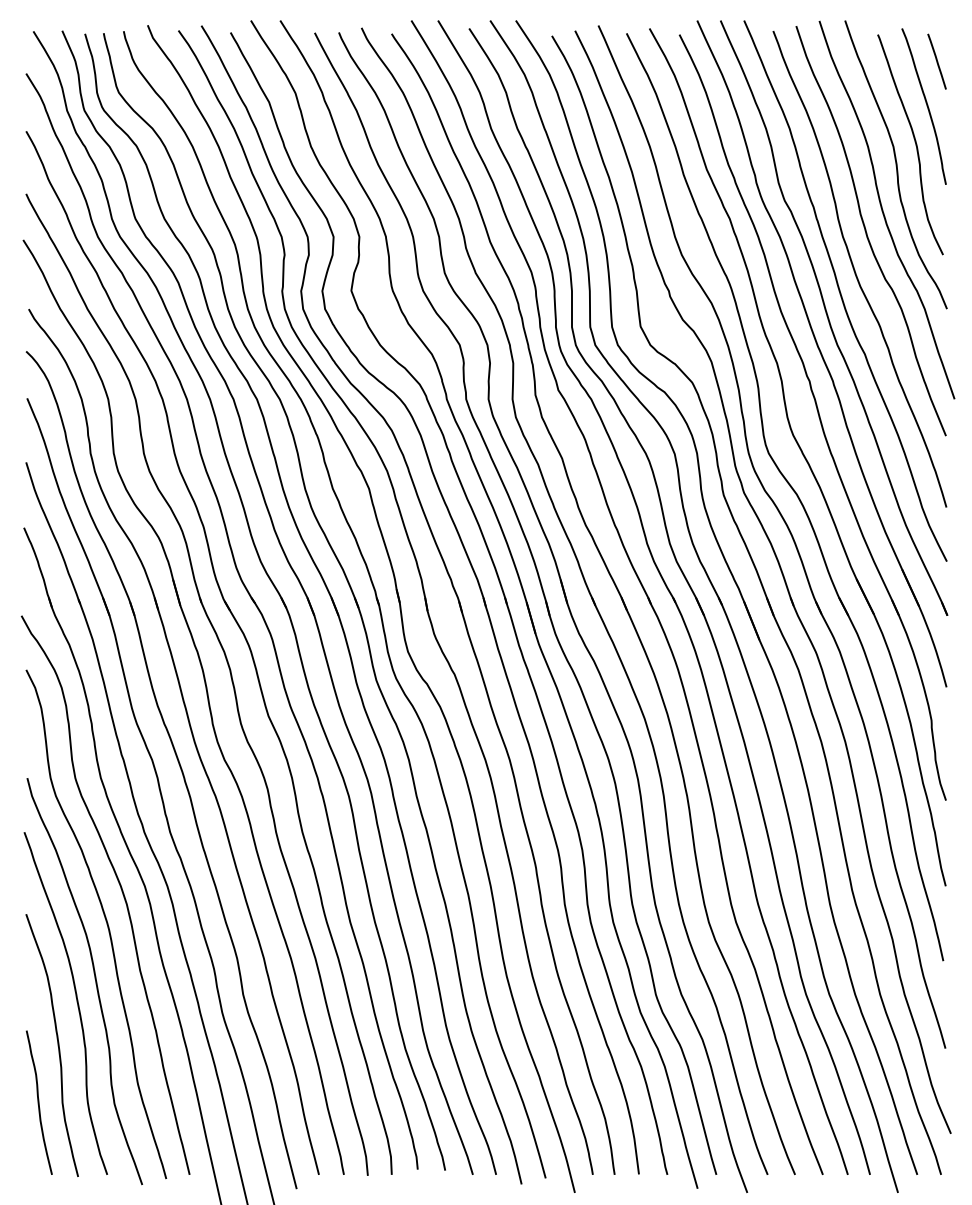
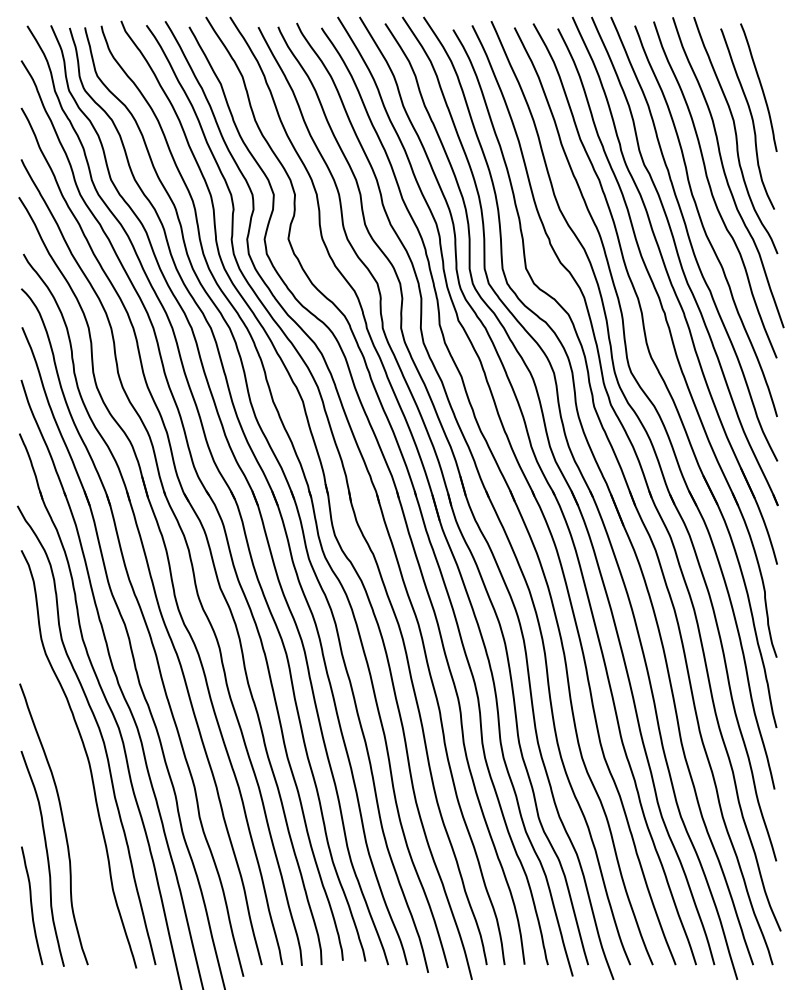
line: (936, 61) -> (768, 50), removed
curve: (94, 979) -> (77, 804), removed

